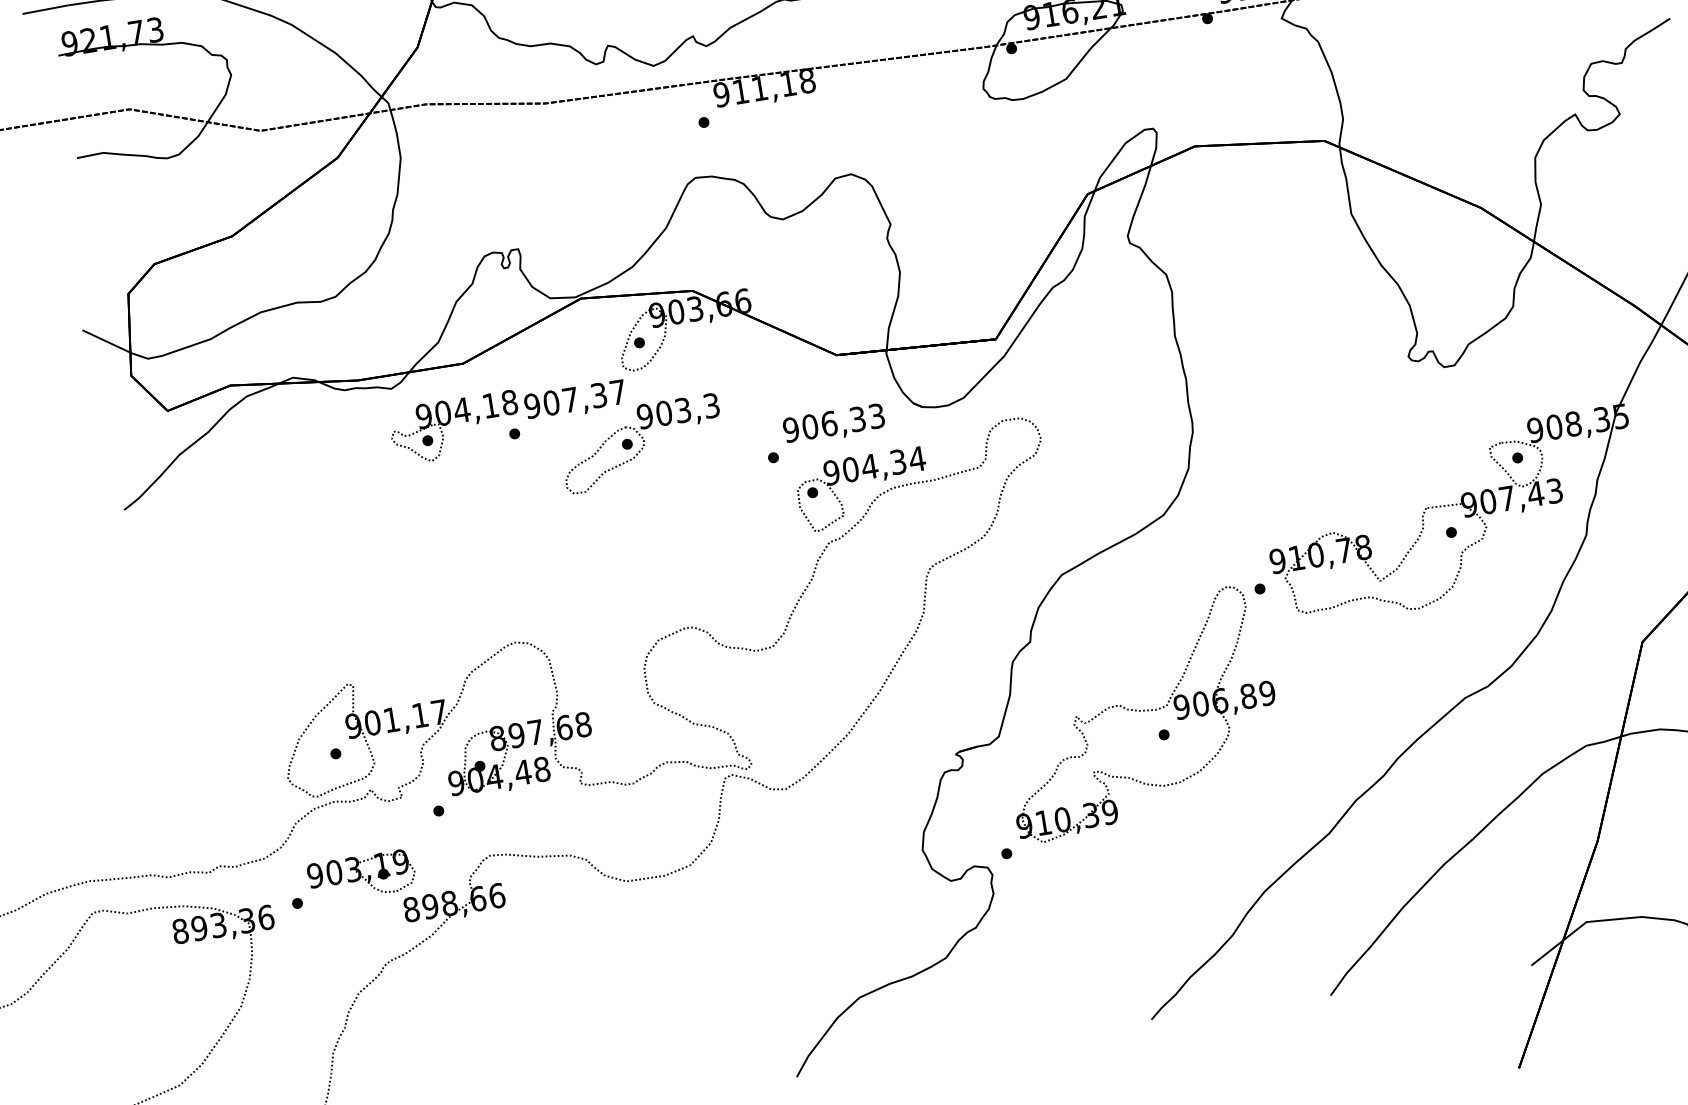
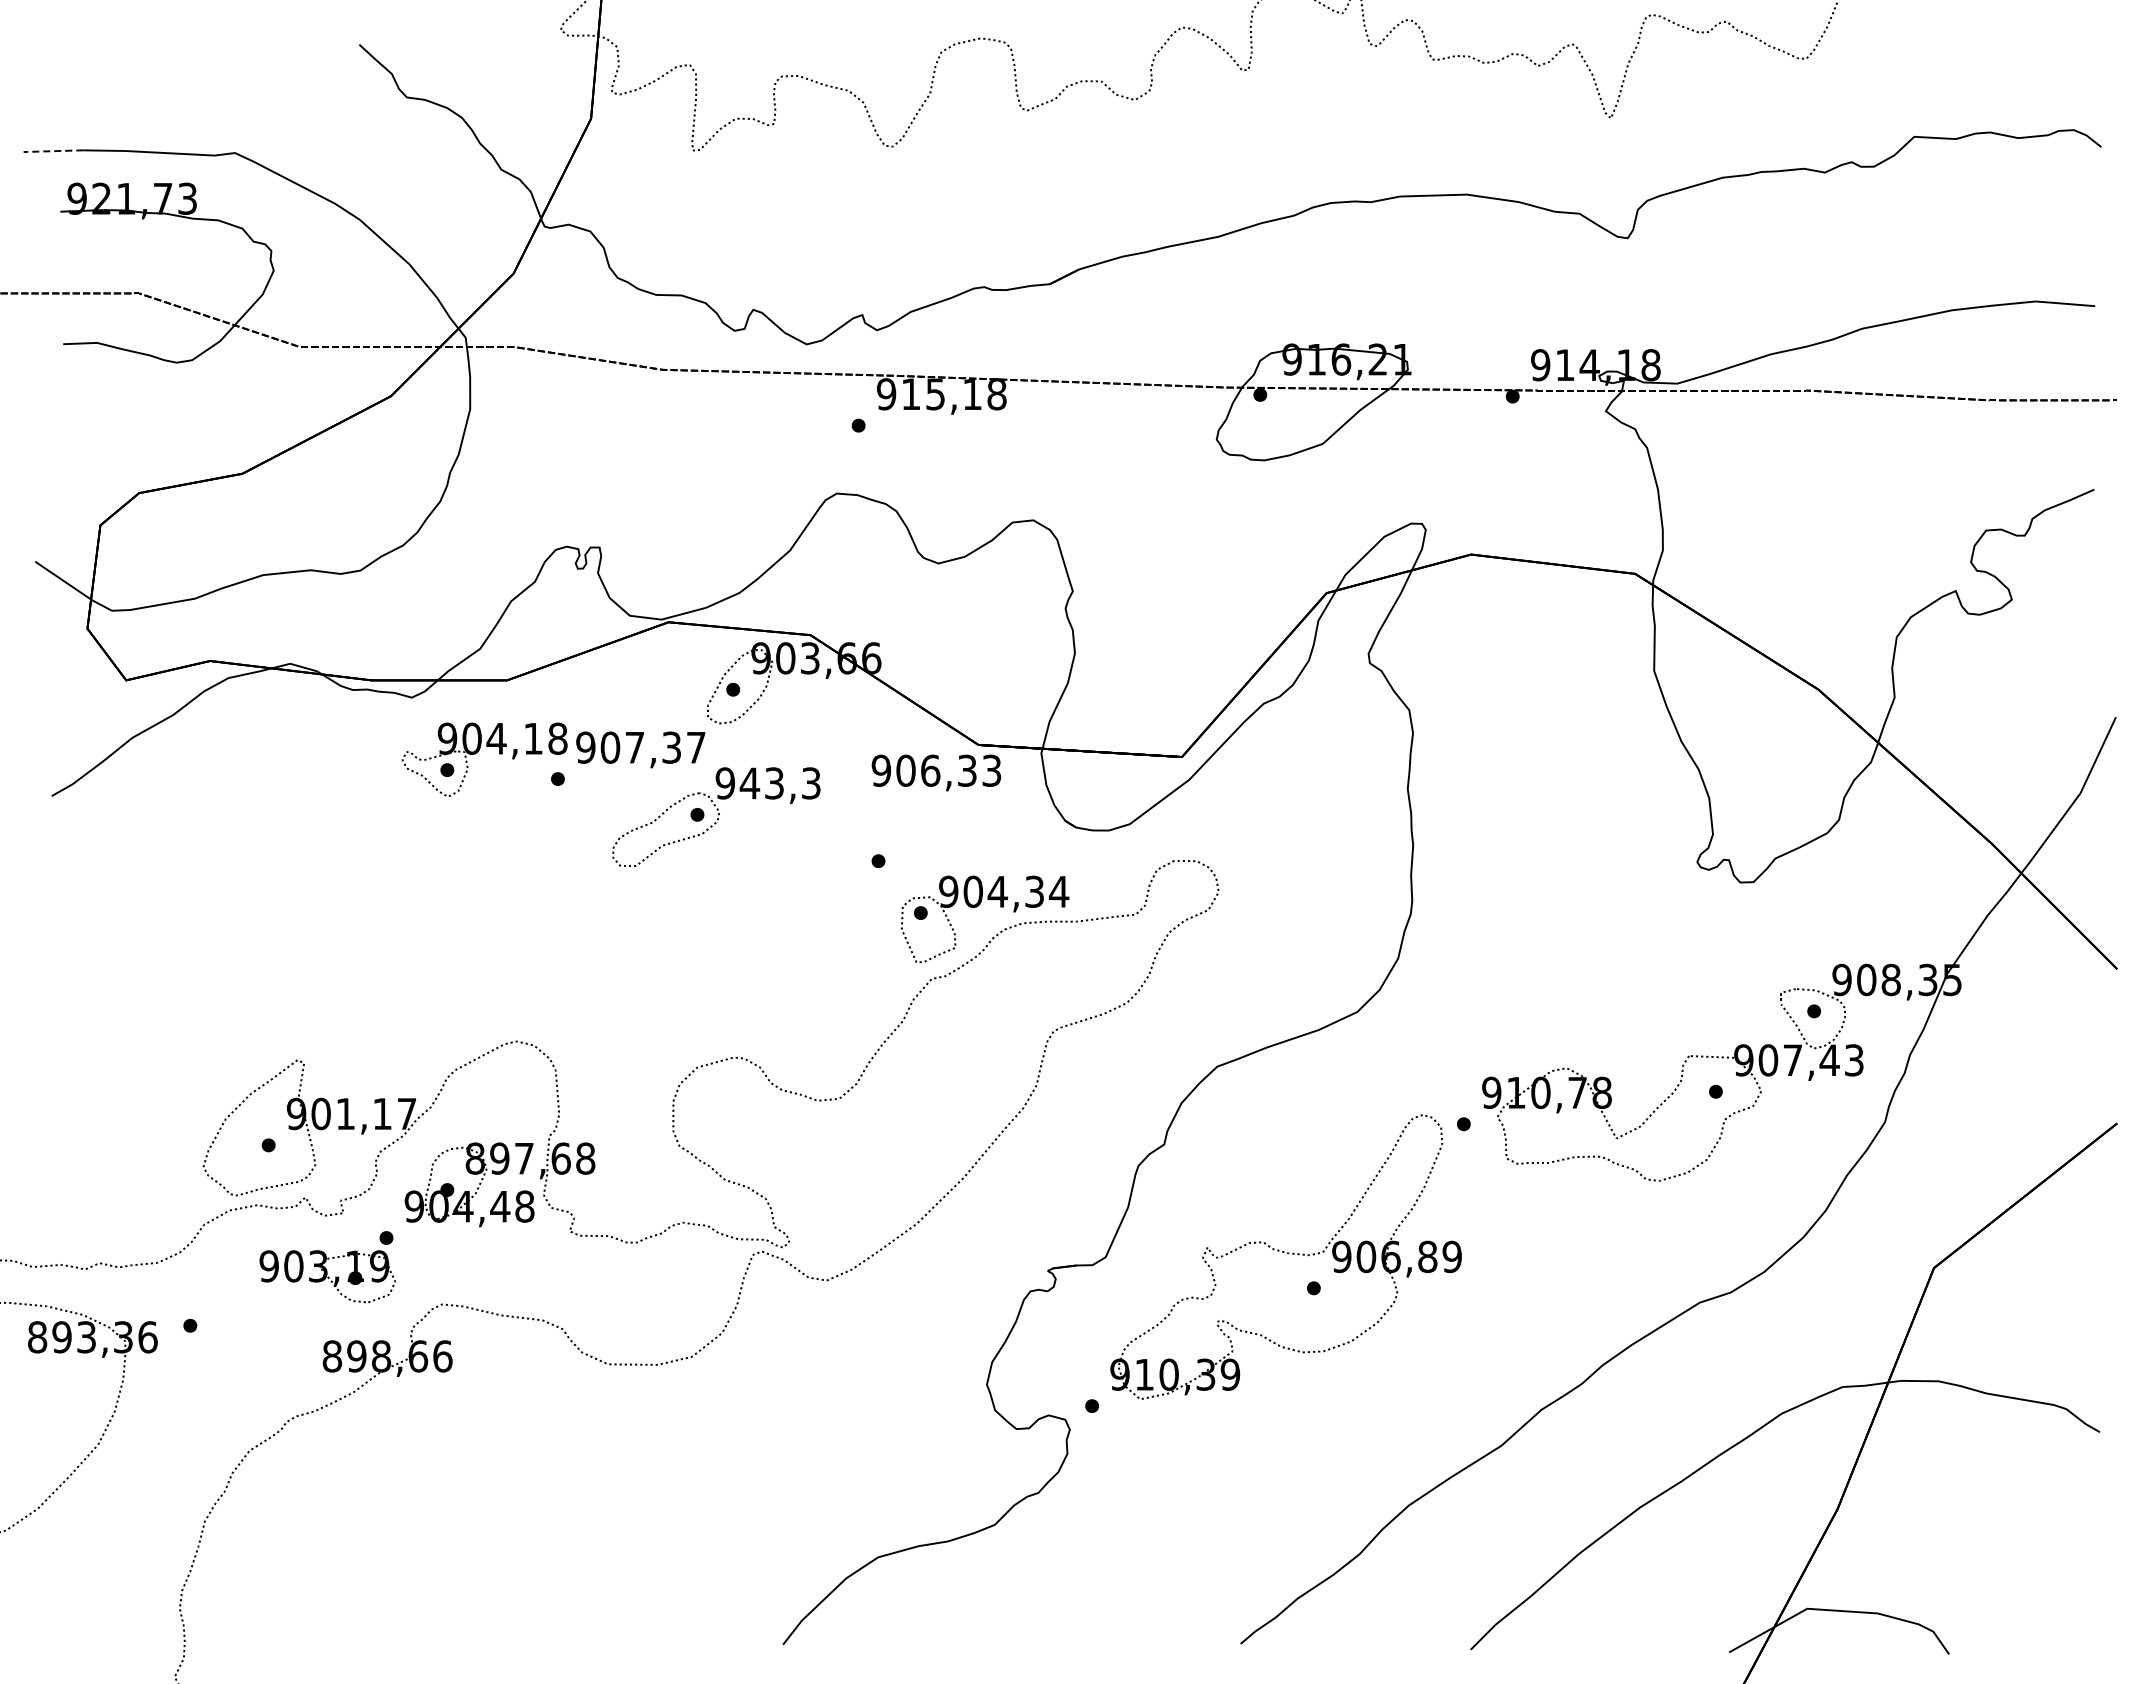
line: (45, 9) -> (53, 151), solid -> dashed
text: (759, 88) -> (935, 394), 911,18 -> 915,18
text: (663, 413) -> (749, 783), 903,3 -> 943,3
text: (834, 424) -> (936, 772), moved
part: (361, 876) -> (327, 1276), moved

